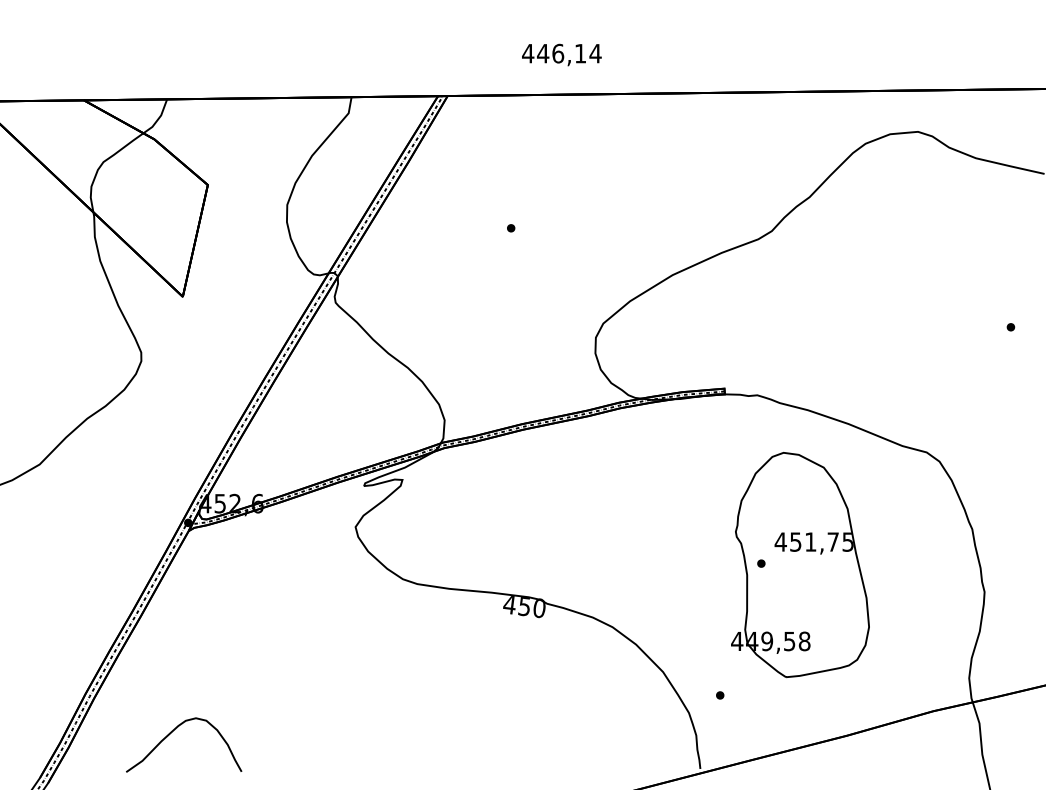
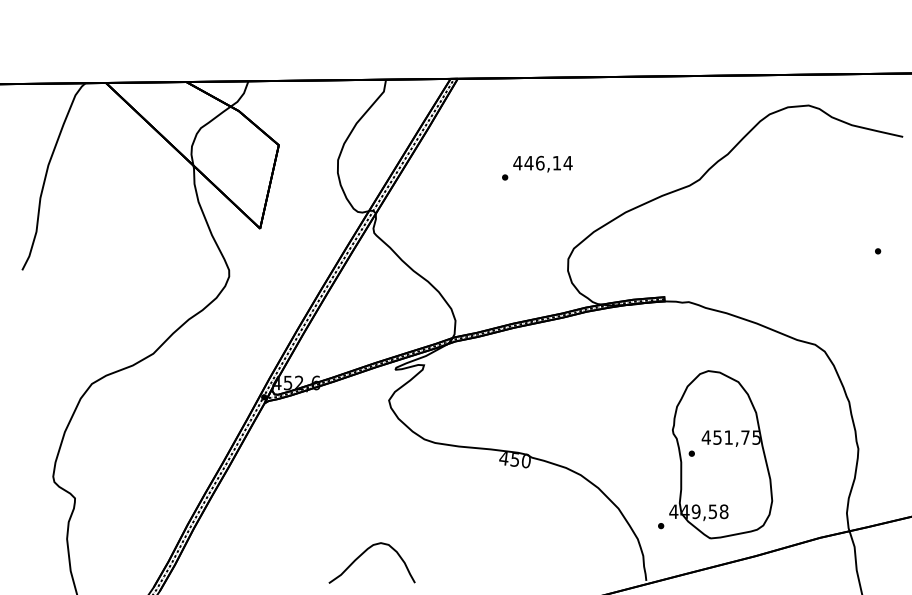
text: (561, 54) -> (542, 163), moved
part: (801, 564) -> (721, 454), moved
curve: (172, 733) -> (363, 554), moved

